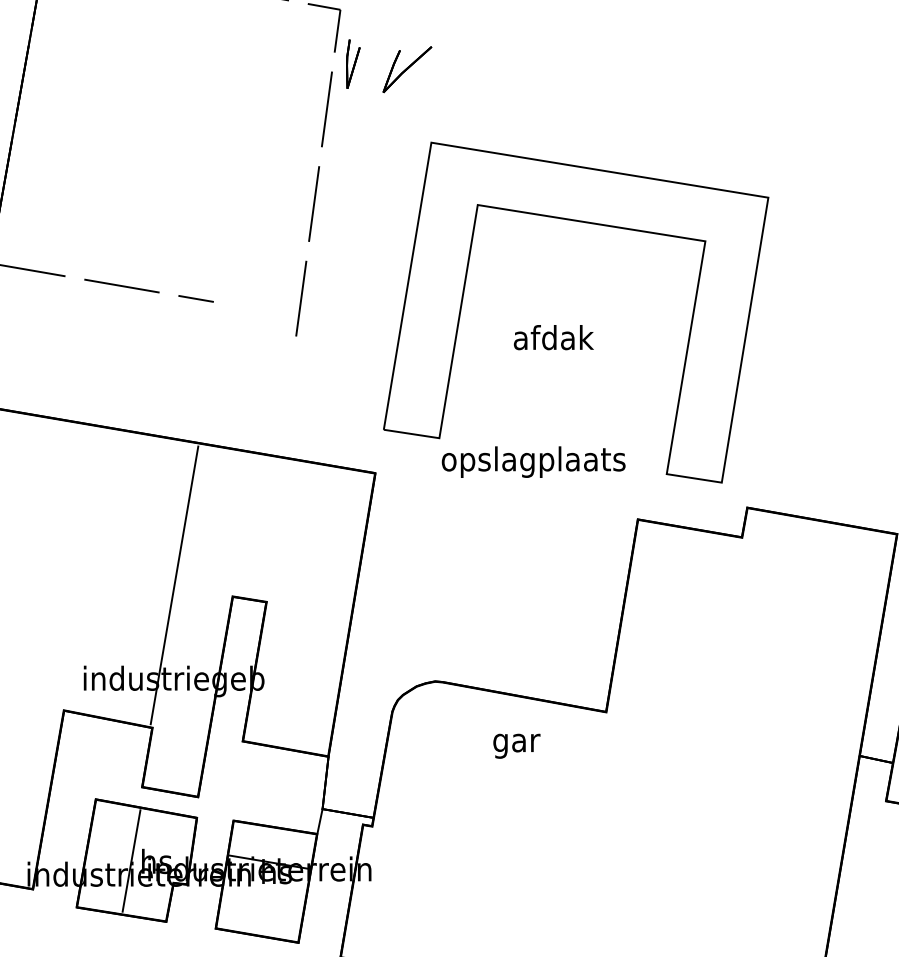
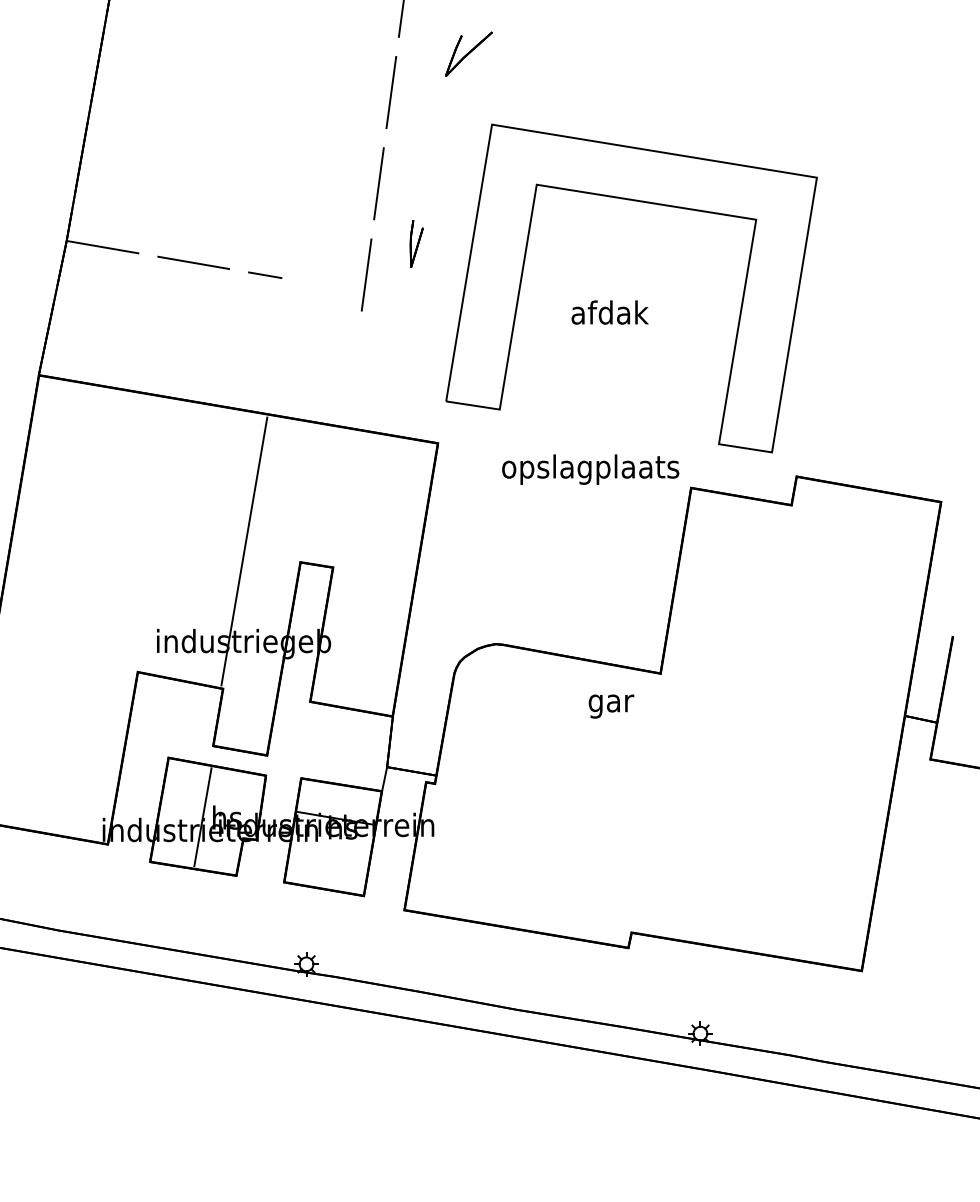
part: (353, 63) -> (416, 243), moved
text: (533, 461) -> (590, 469), moved
text: (516, 746) -> (611, 706), moved

